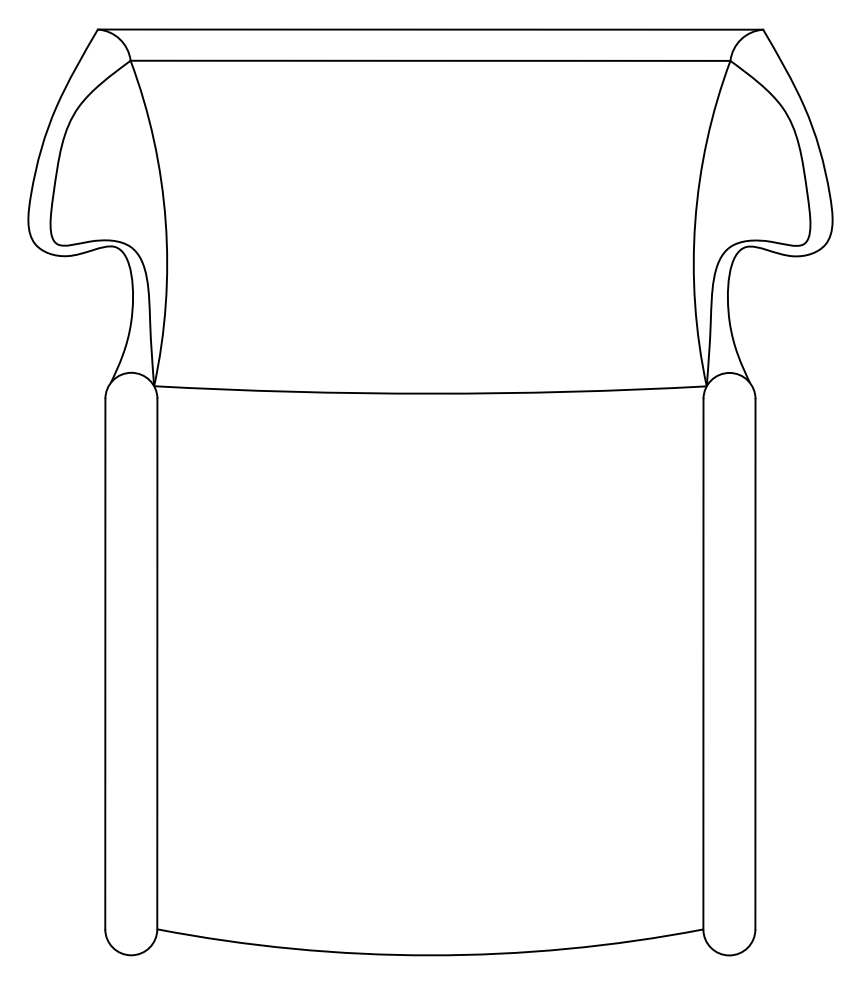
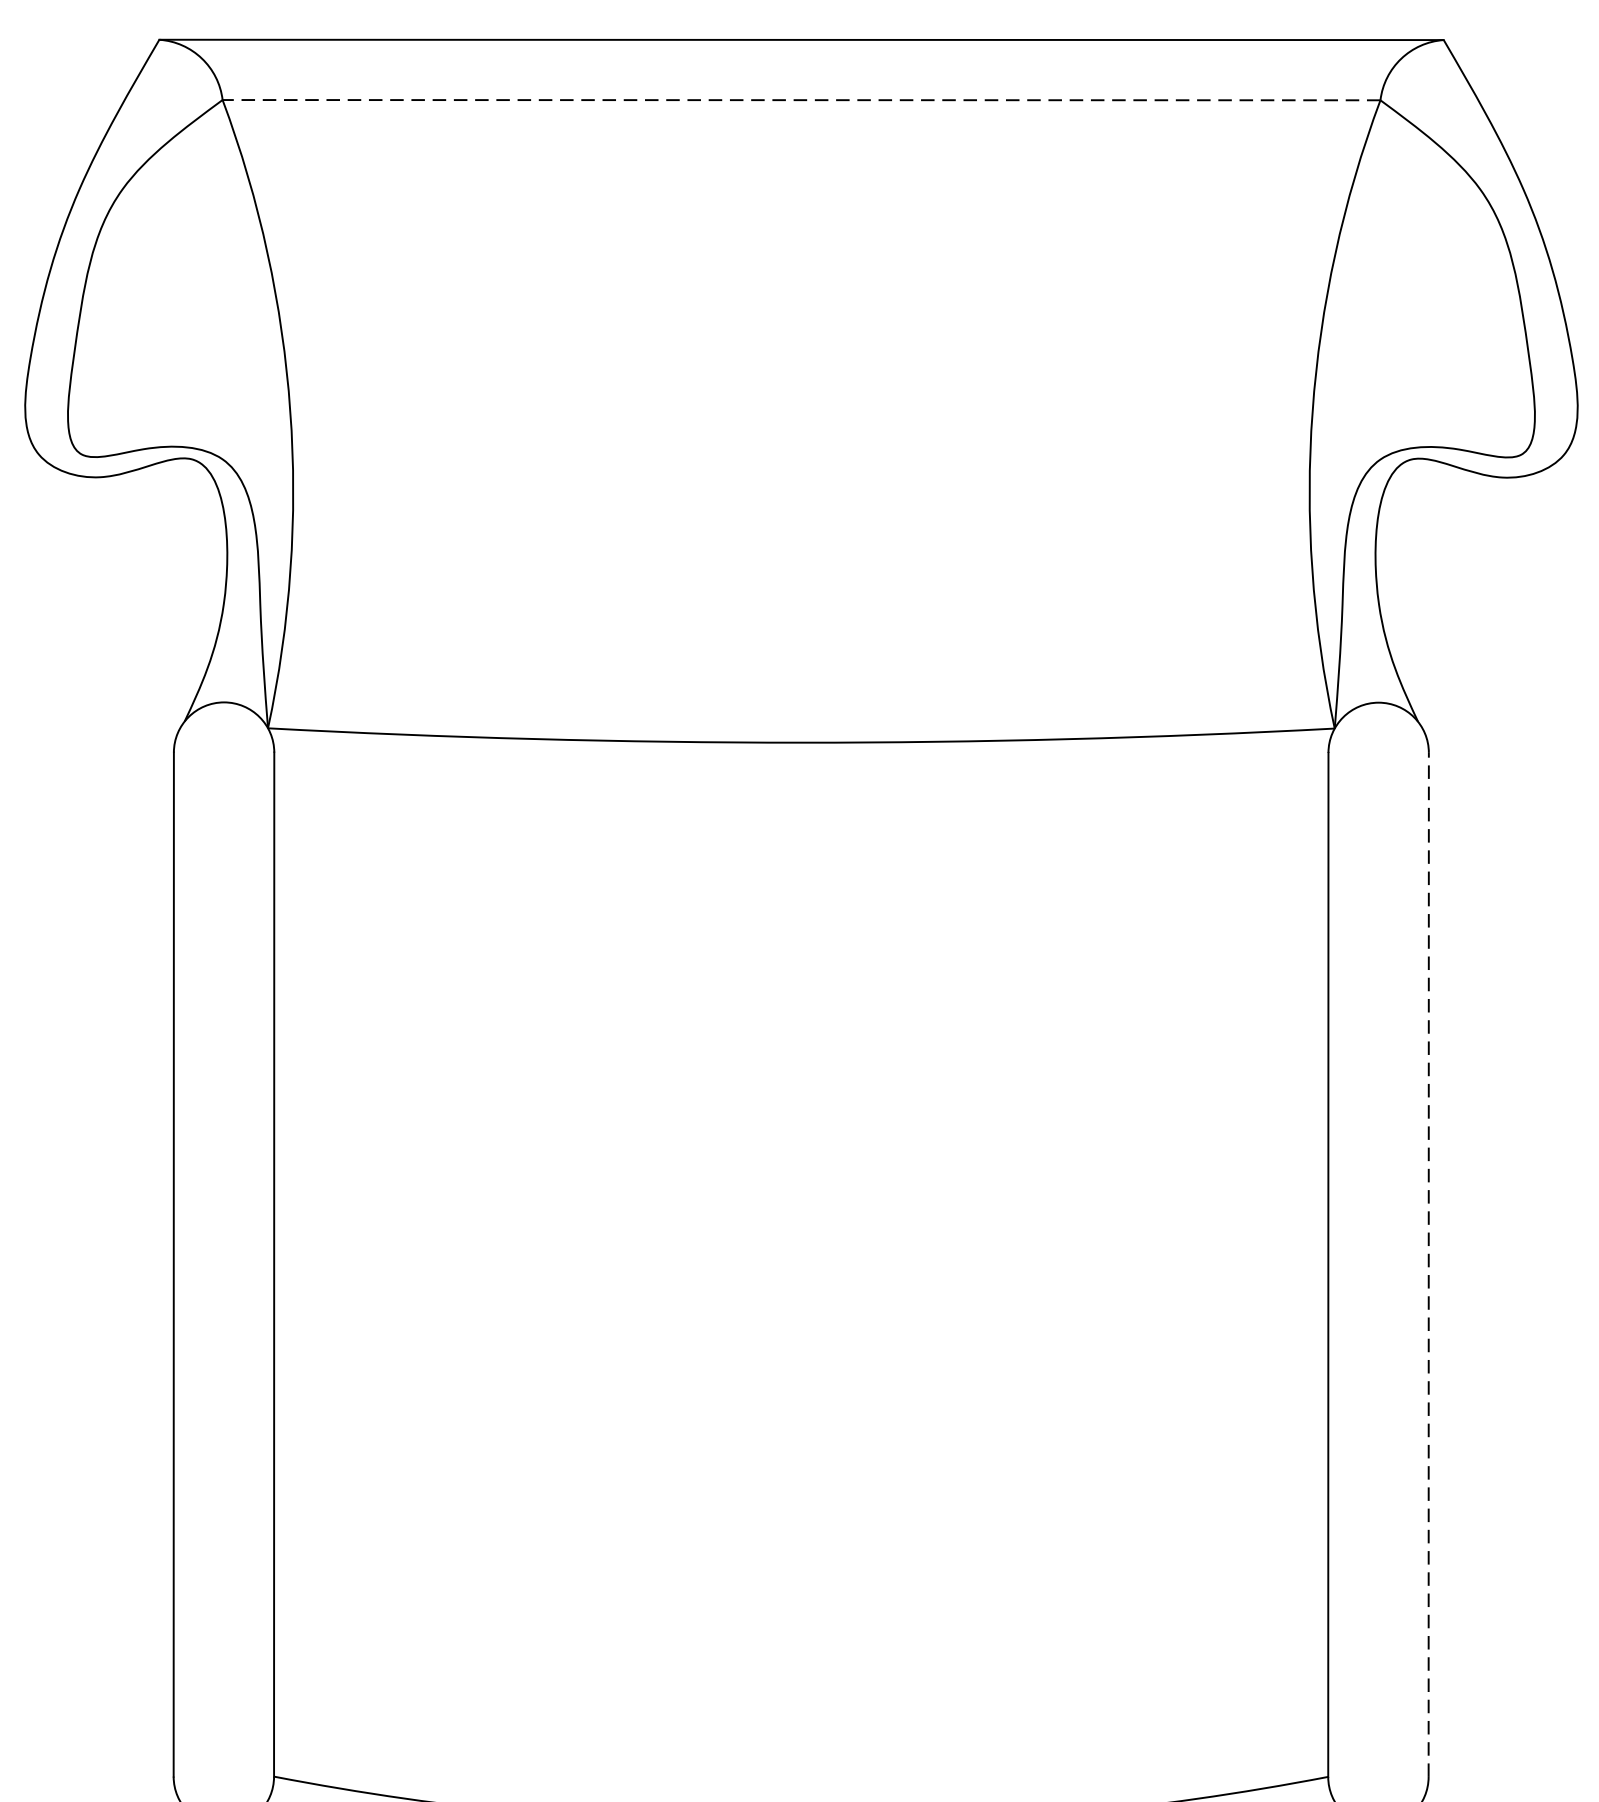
line: (430, 60) -> (801, 99), solid -> dashed
line: (755, 663) -> (1428, 1263), solid -> dashed

